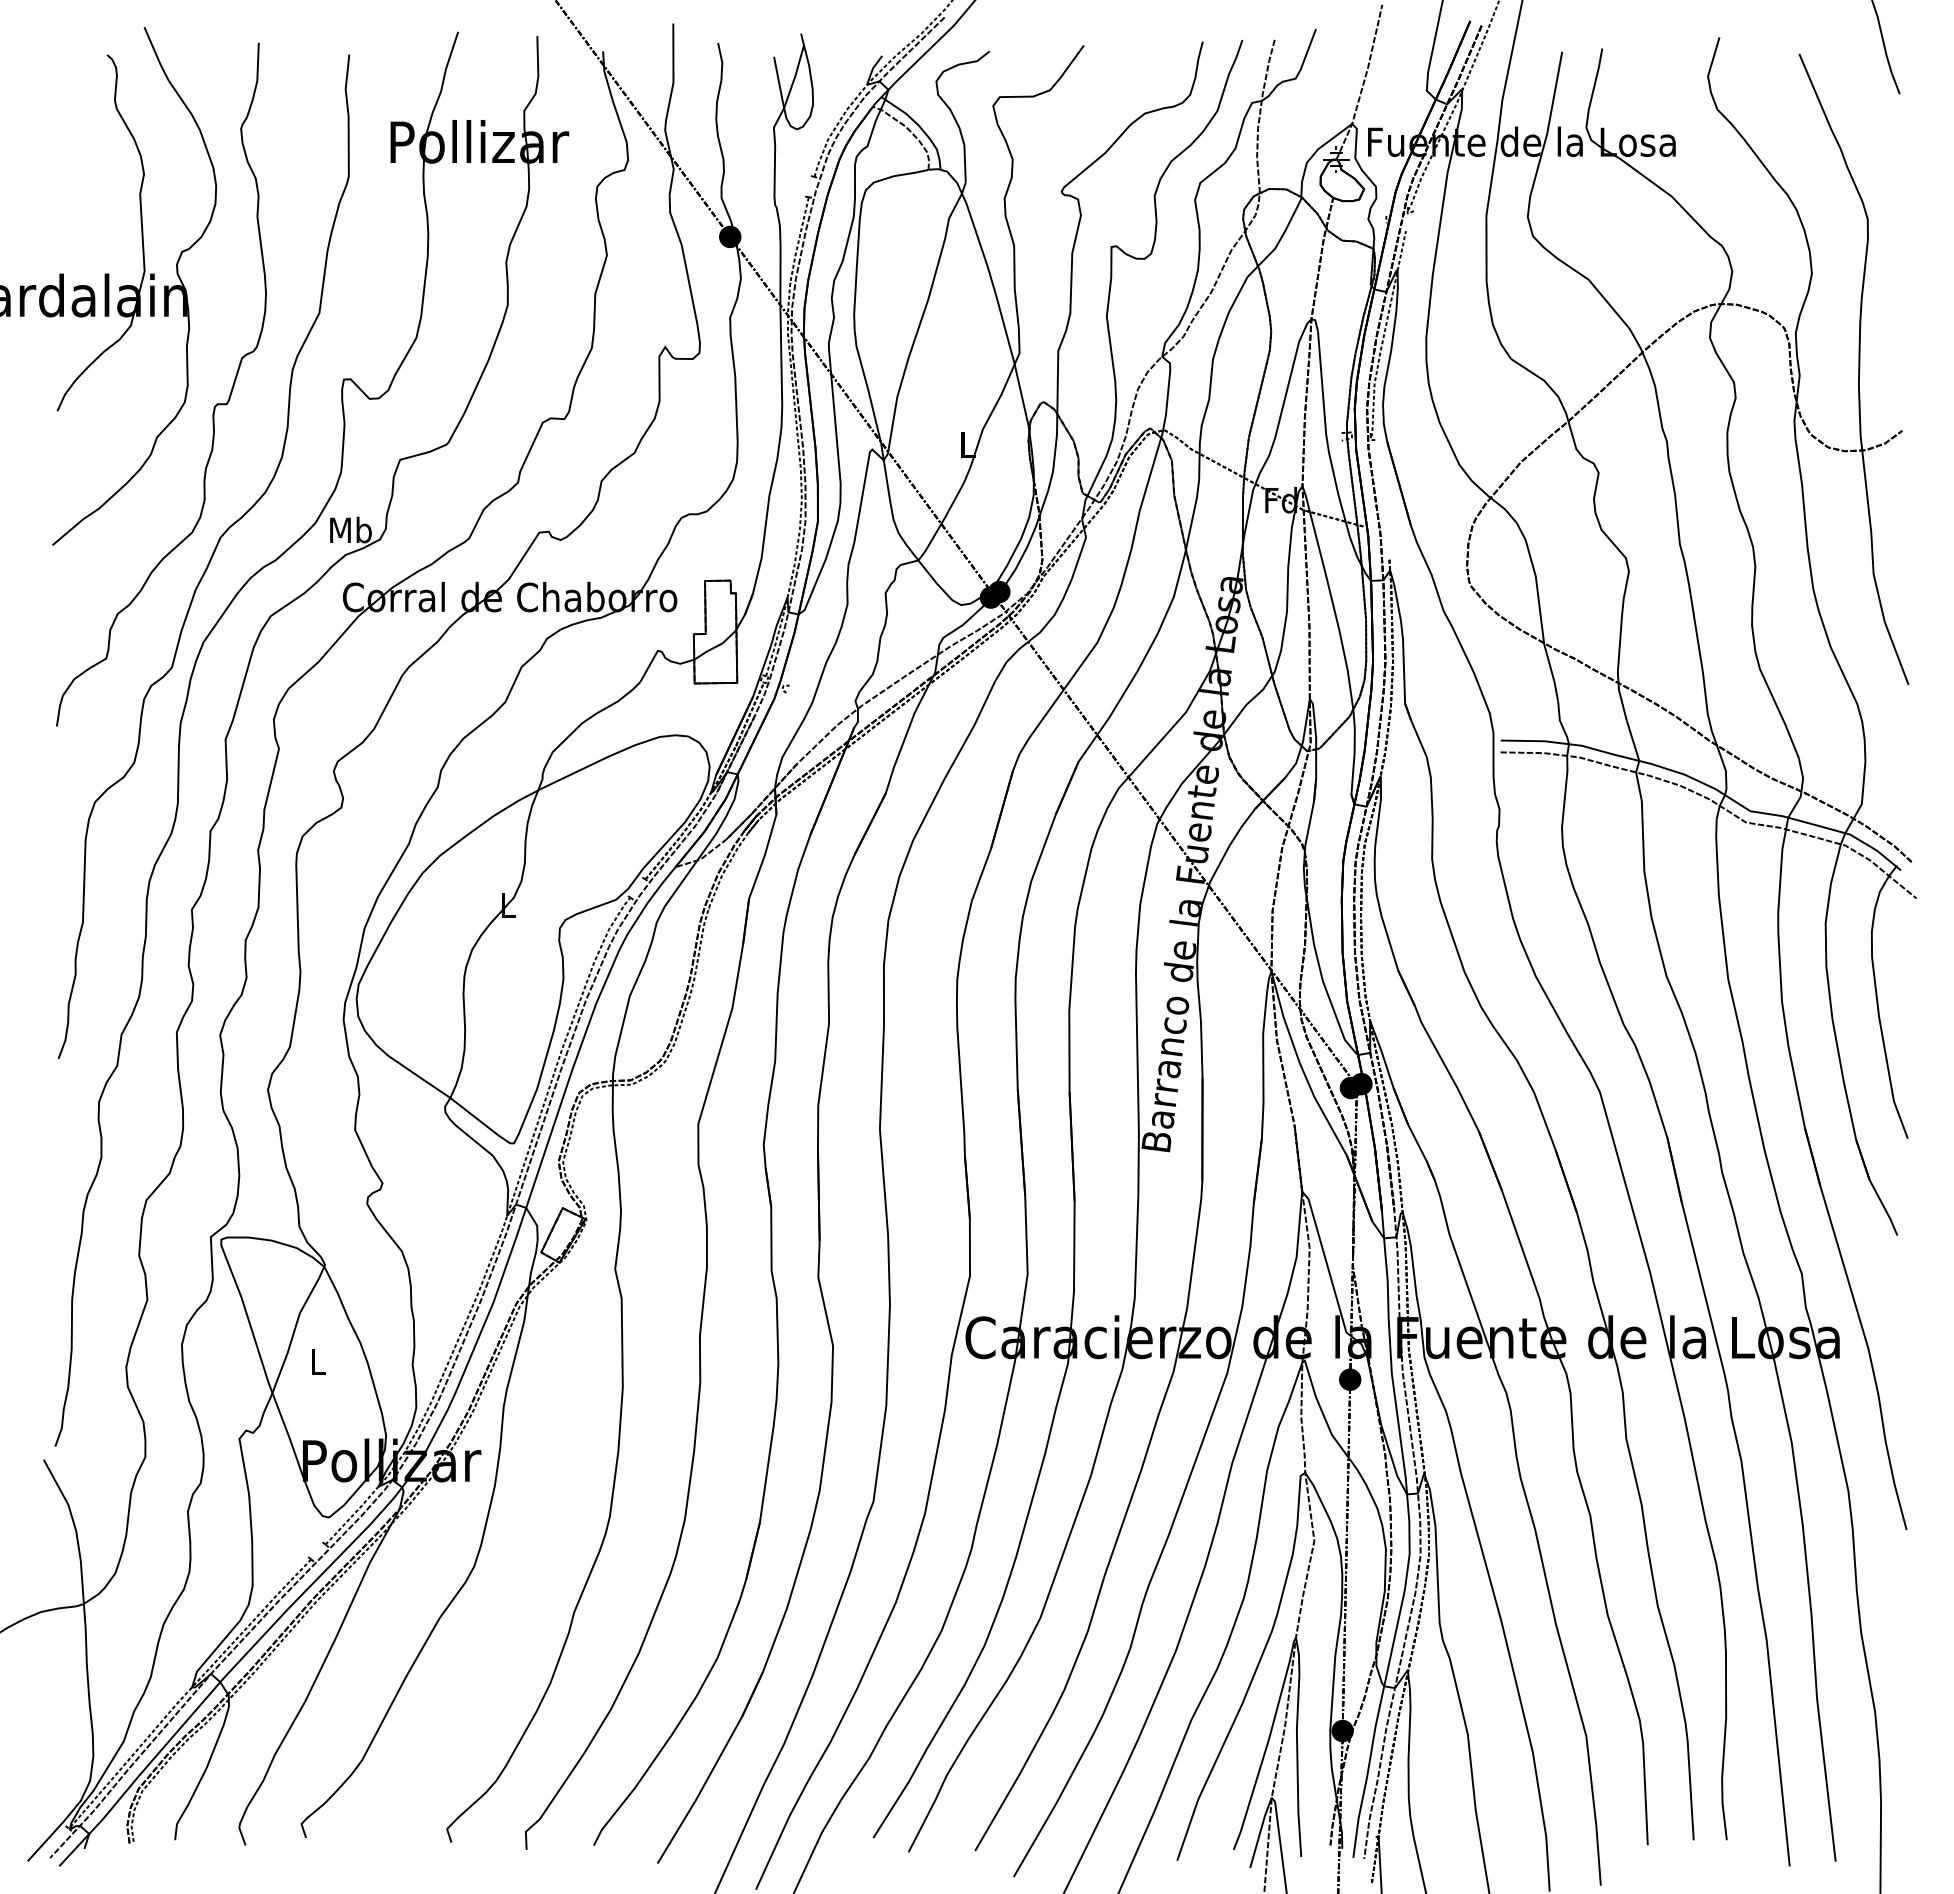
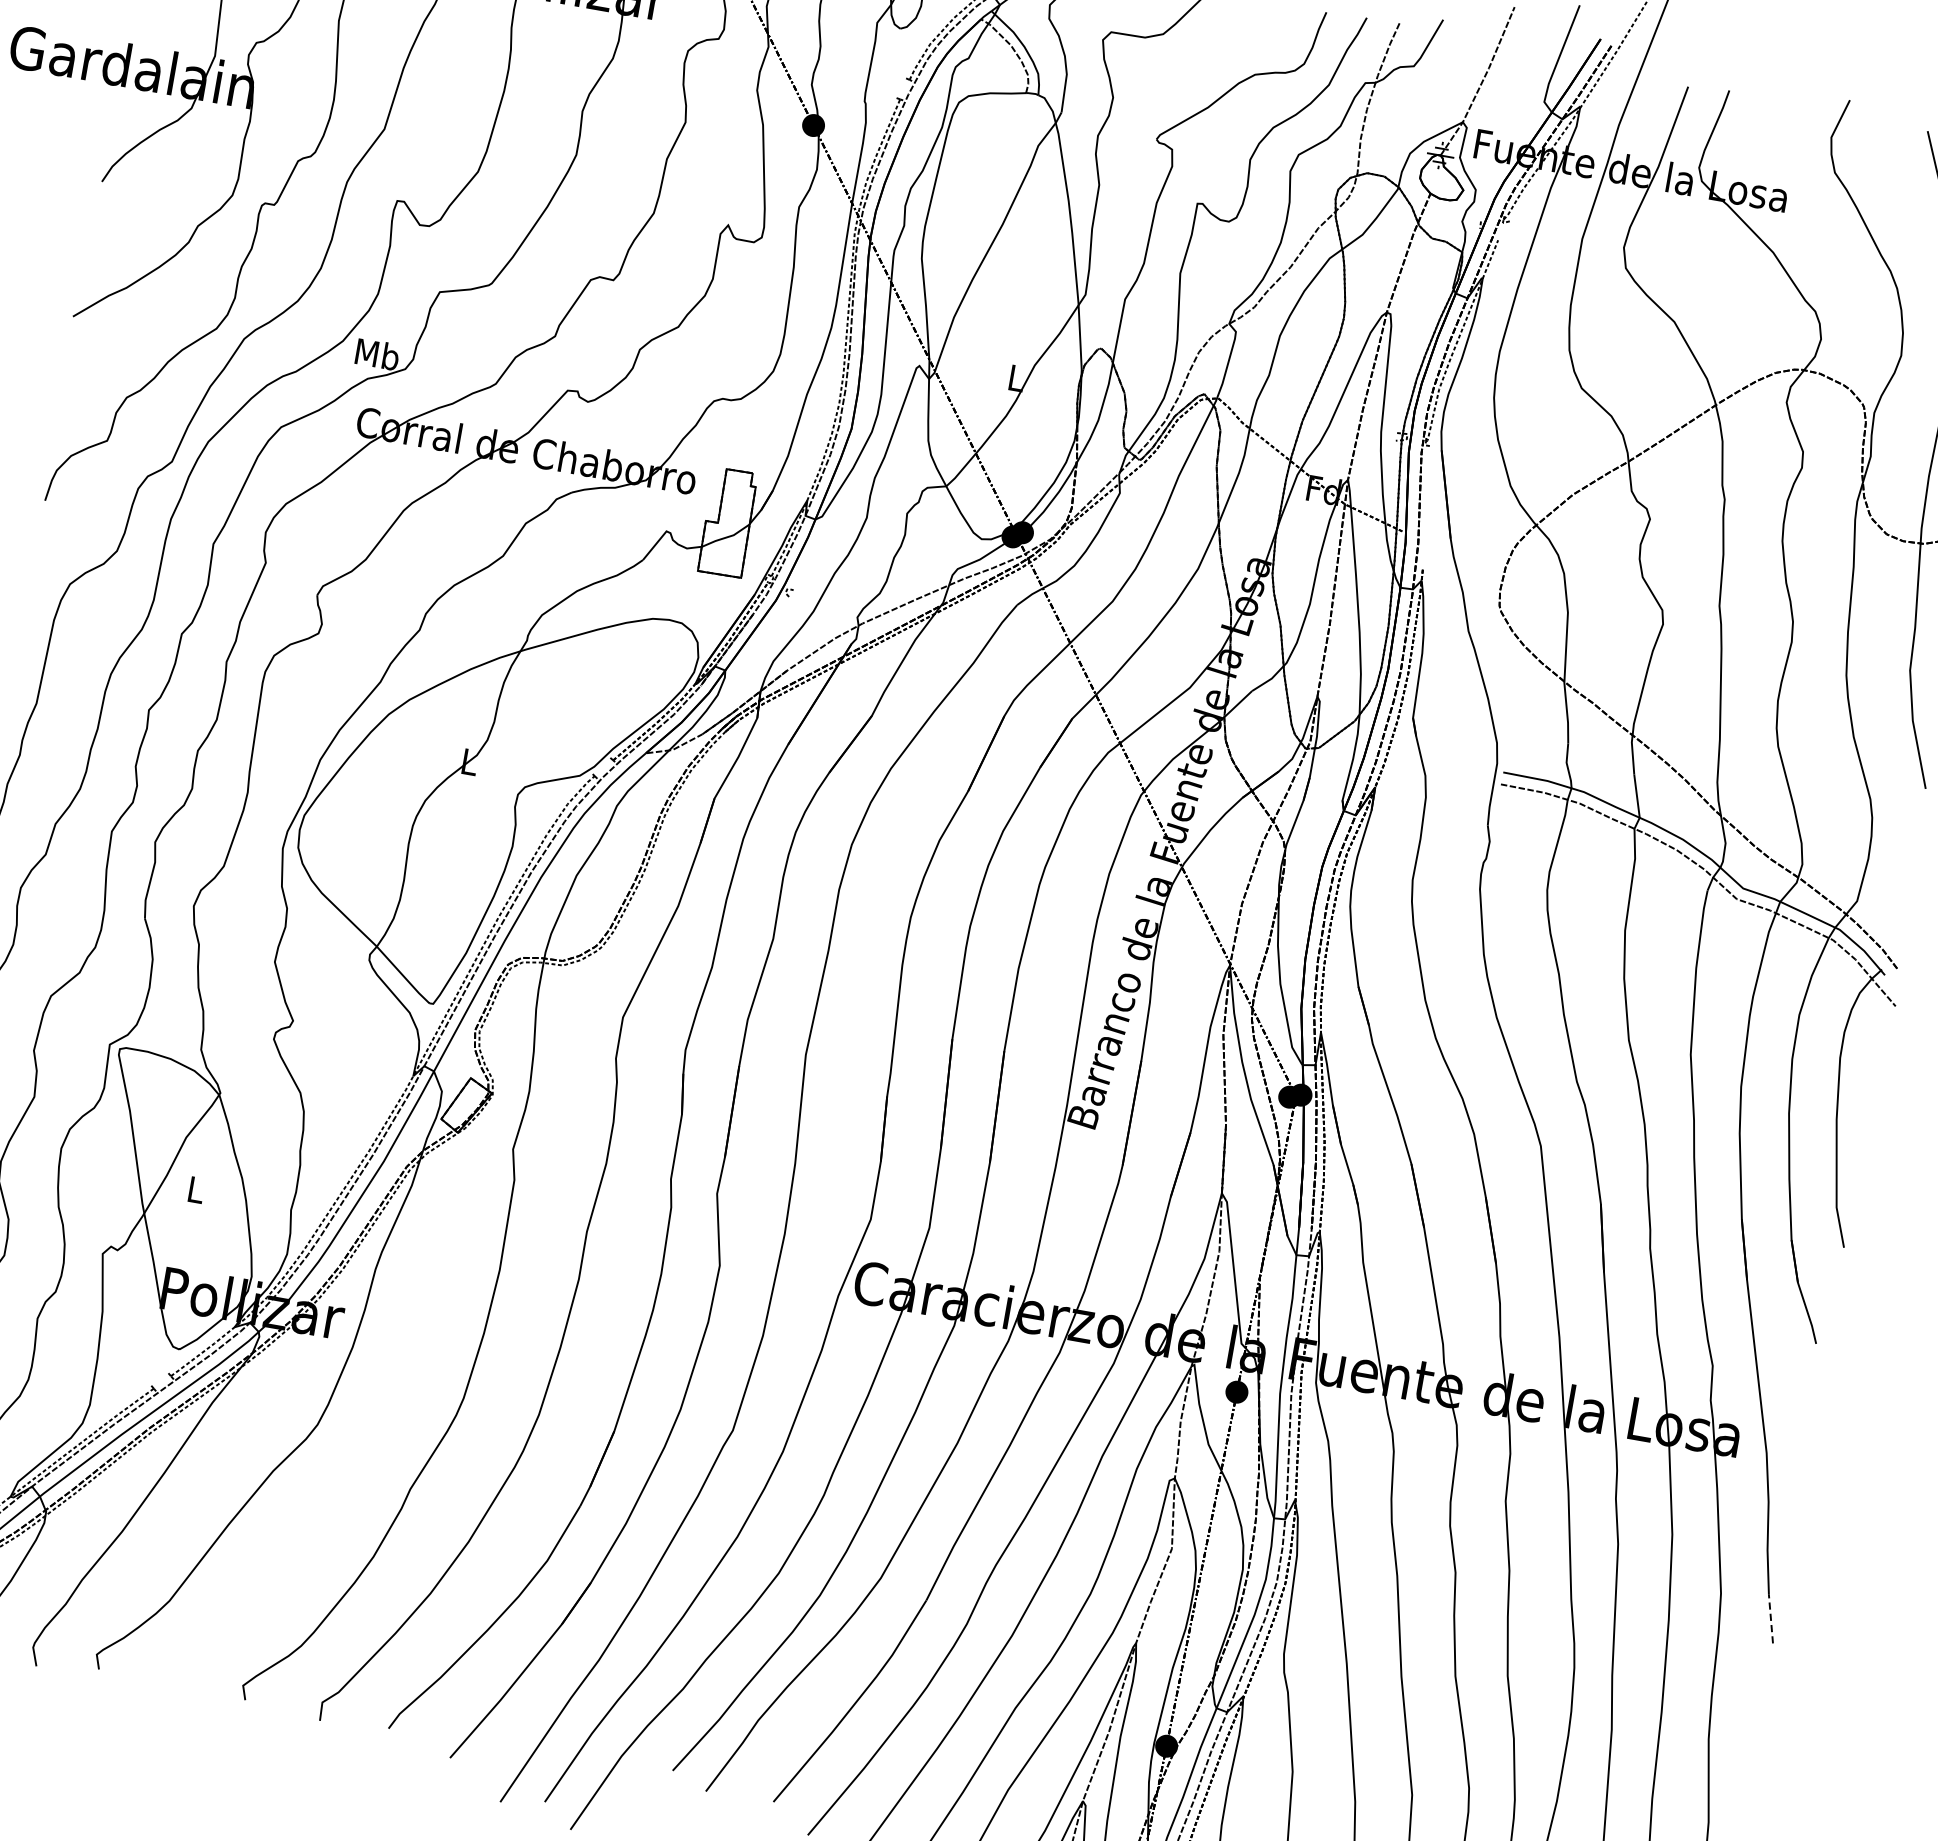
line: (1900, 1507) -> (1770, 1619), solid -> dashed

